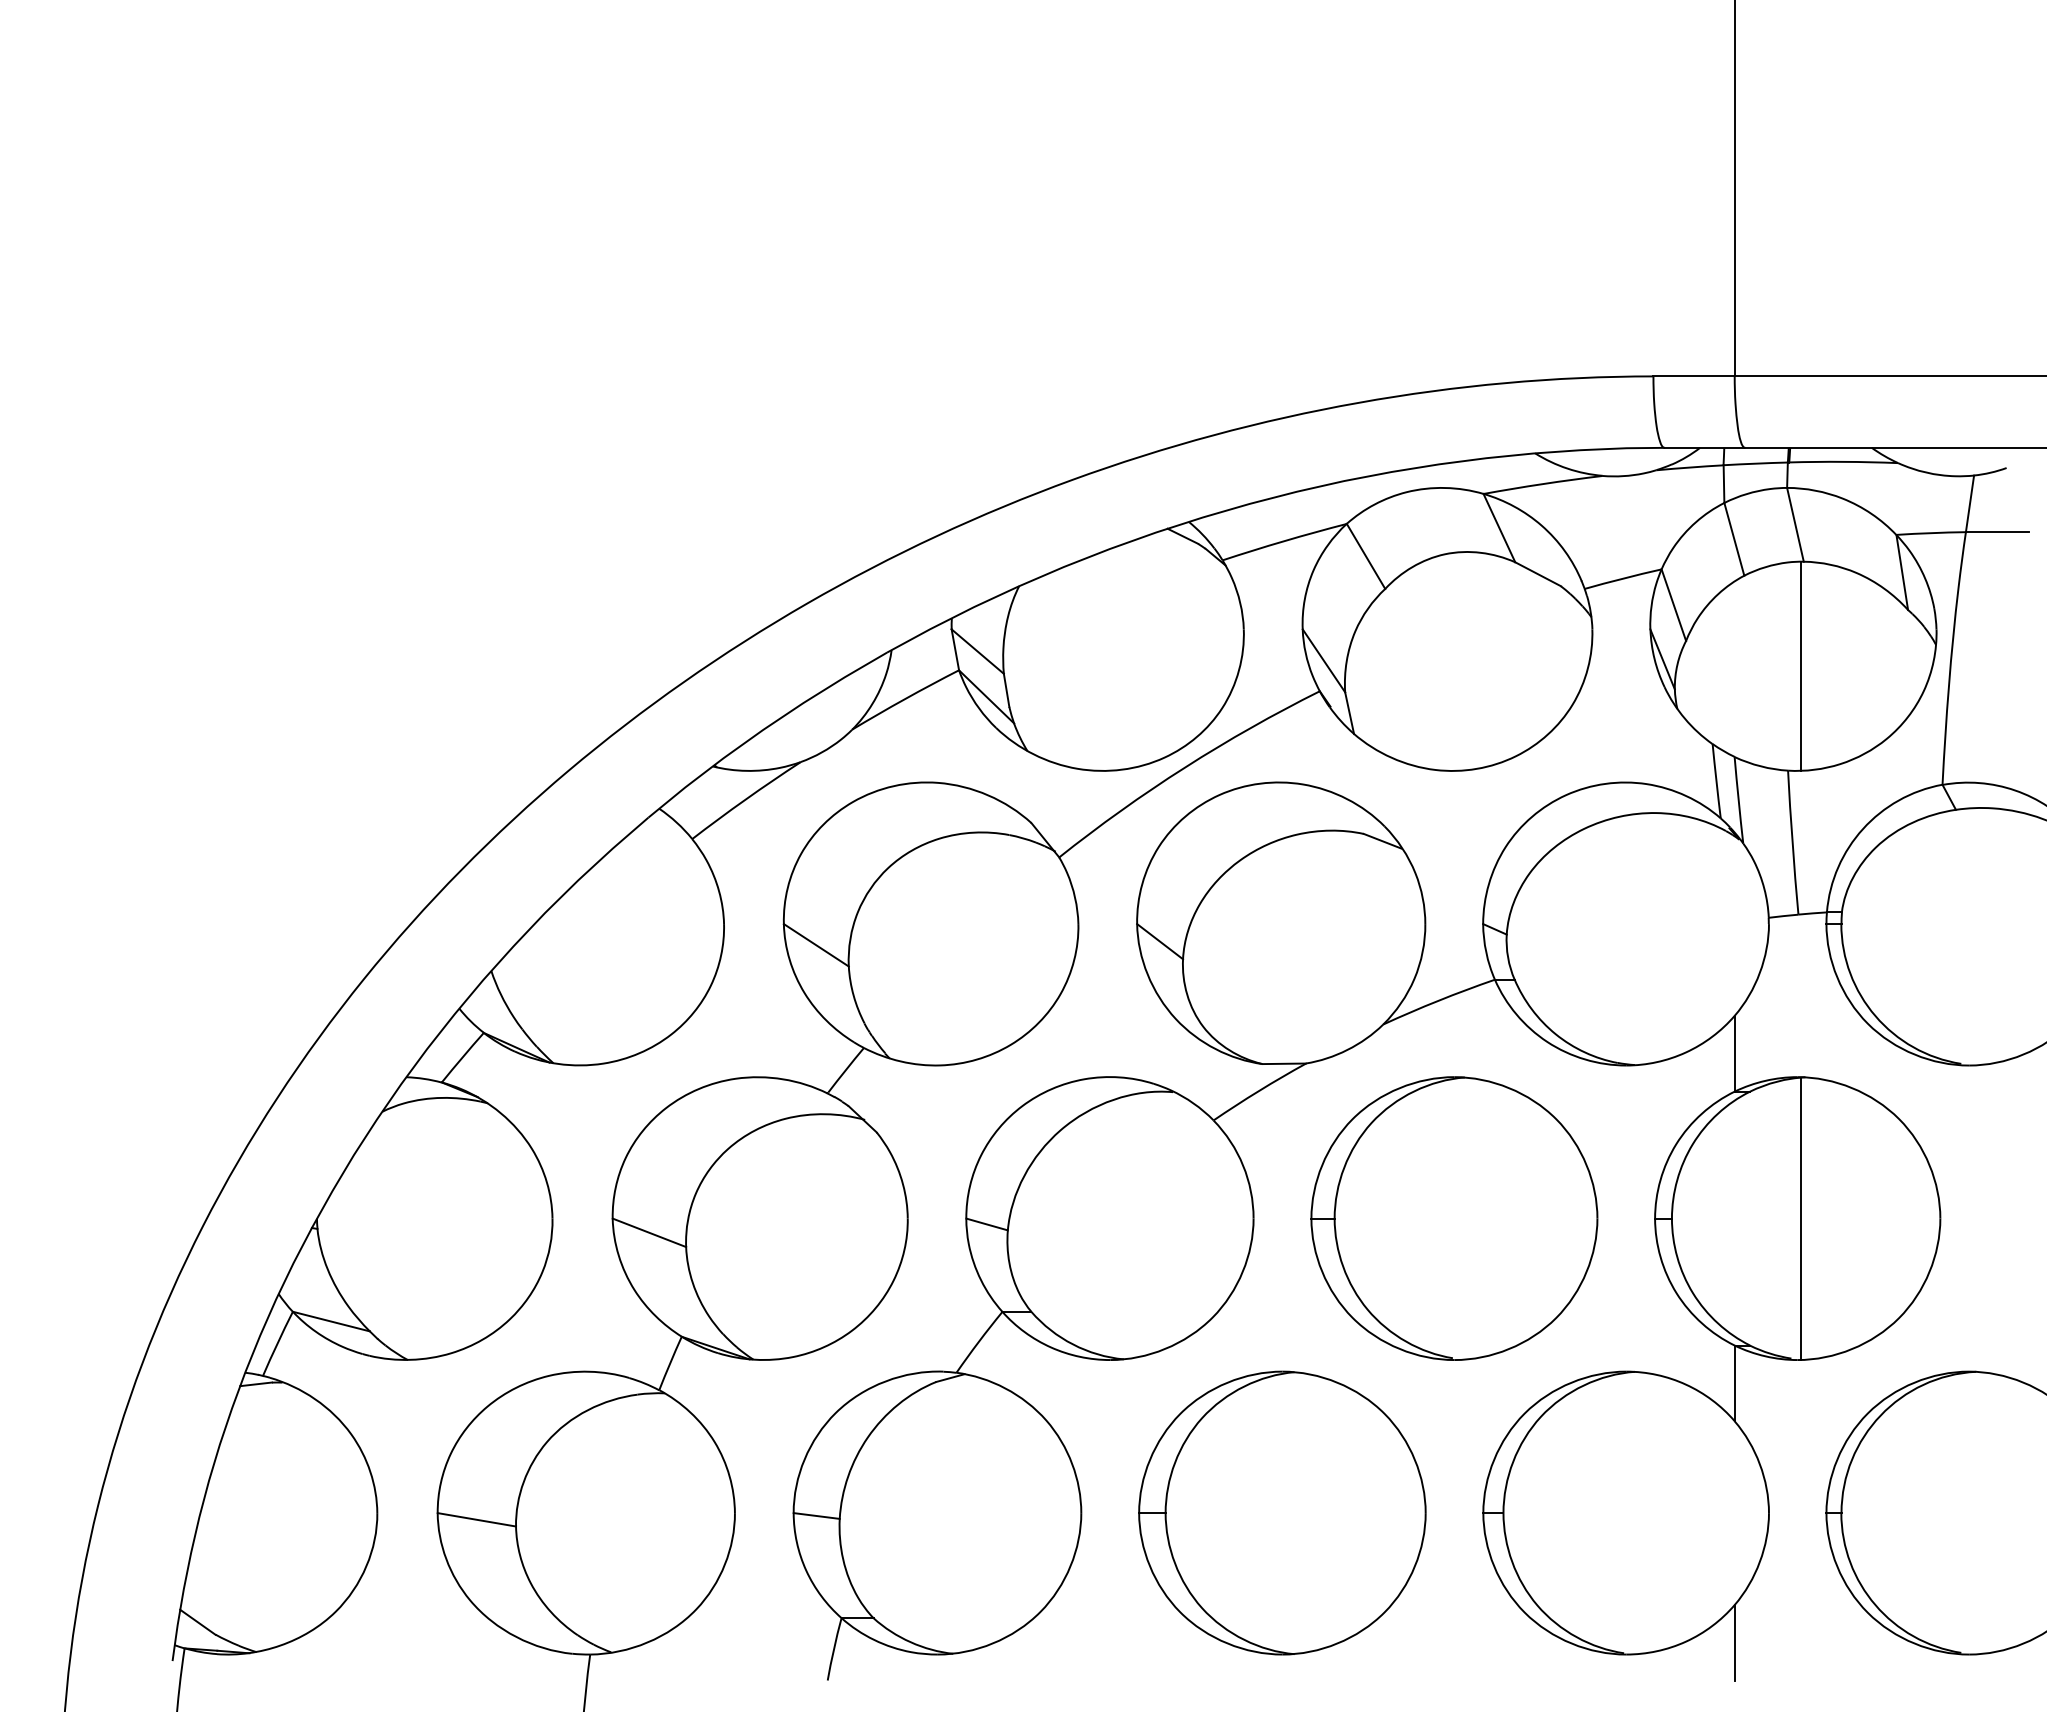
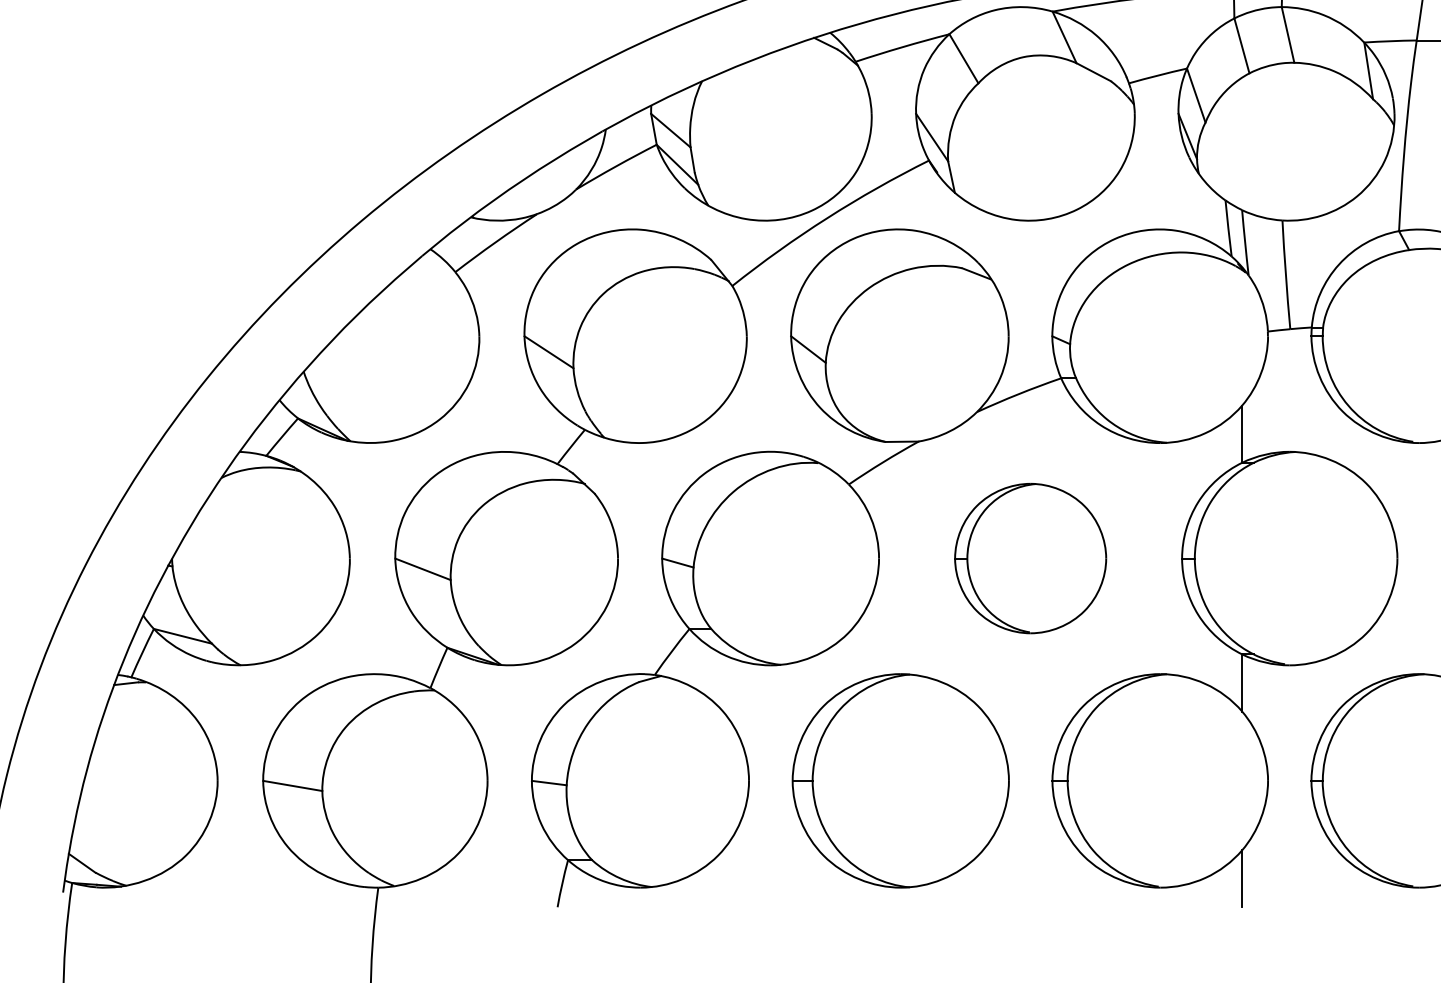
line: (1801, 665) -> (1292, 141), removed
part: (1454, 1218) -> (1030, 558), size x0.7
line: (1801, 1218) -> (1292, 558), removed

